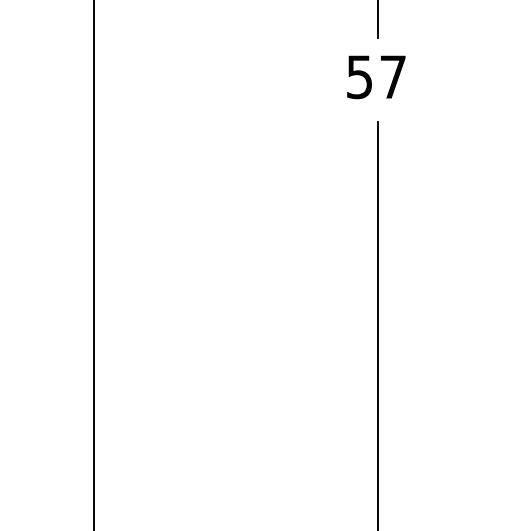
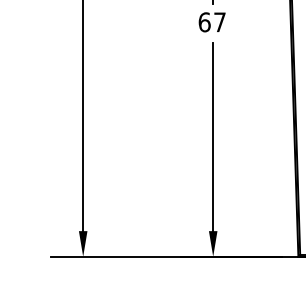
text: (359, 77) -> (204, 22), 57 -> 67

